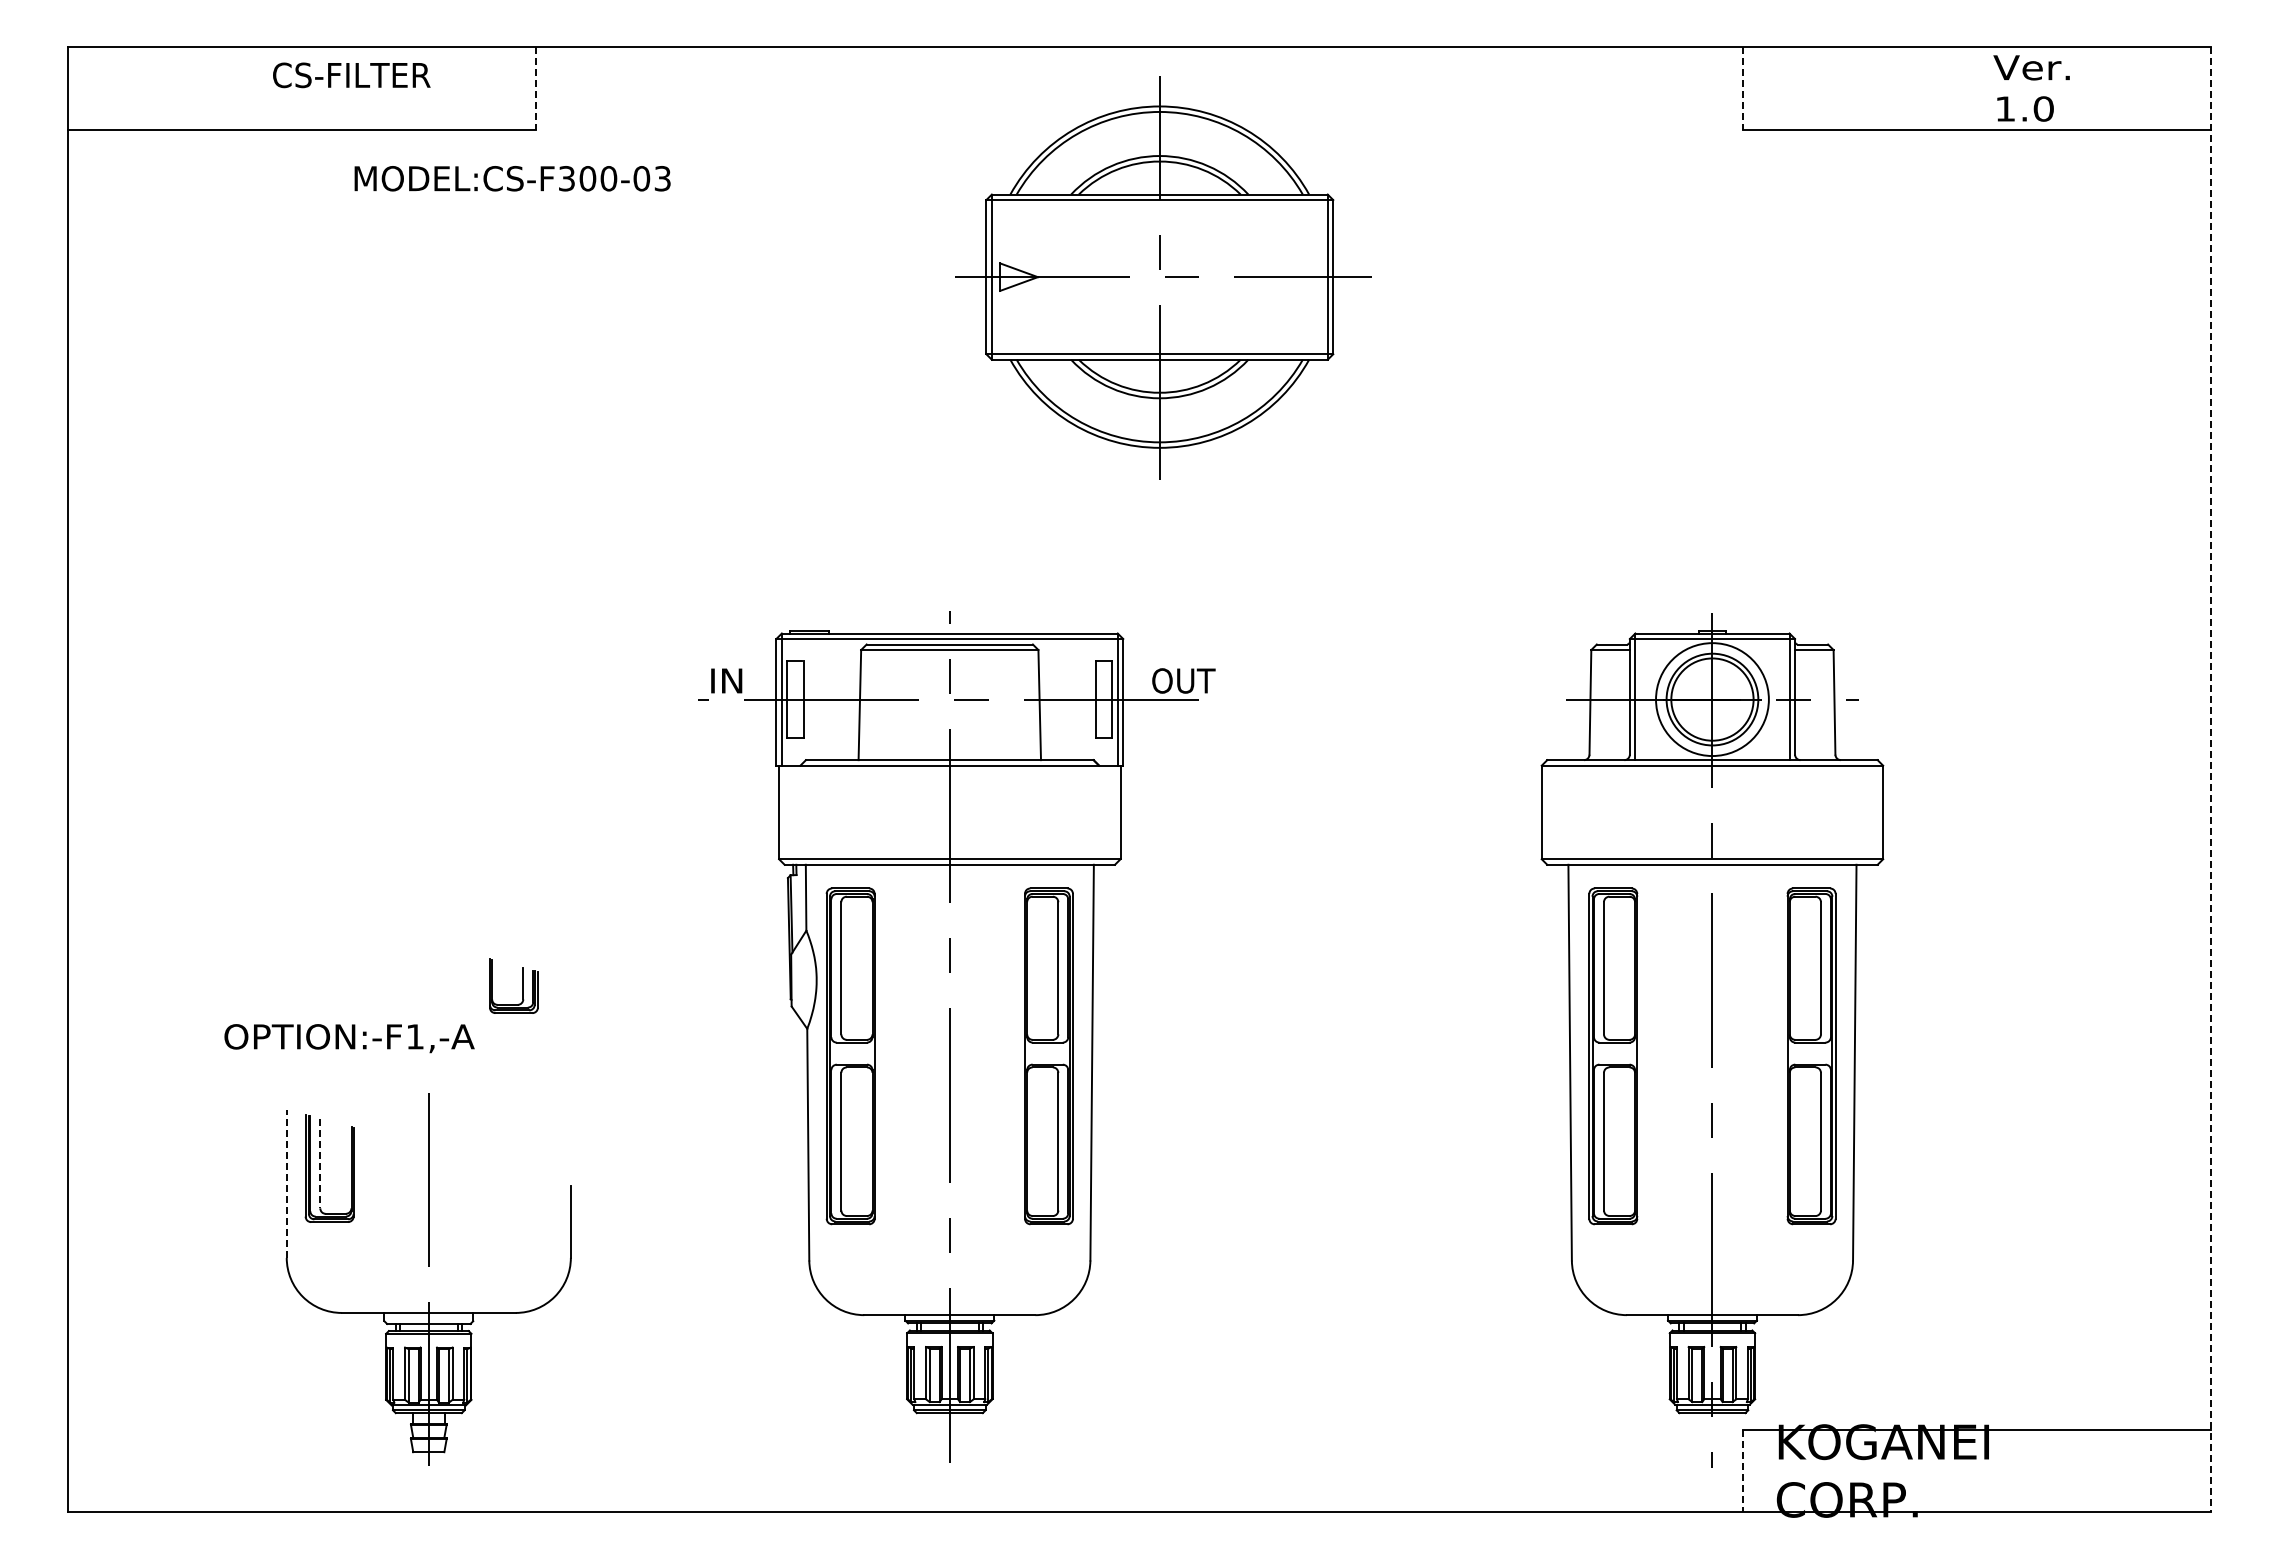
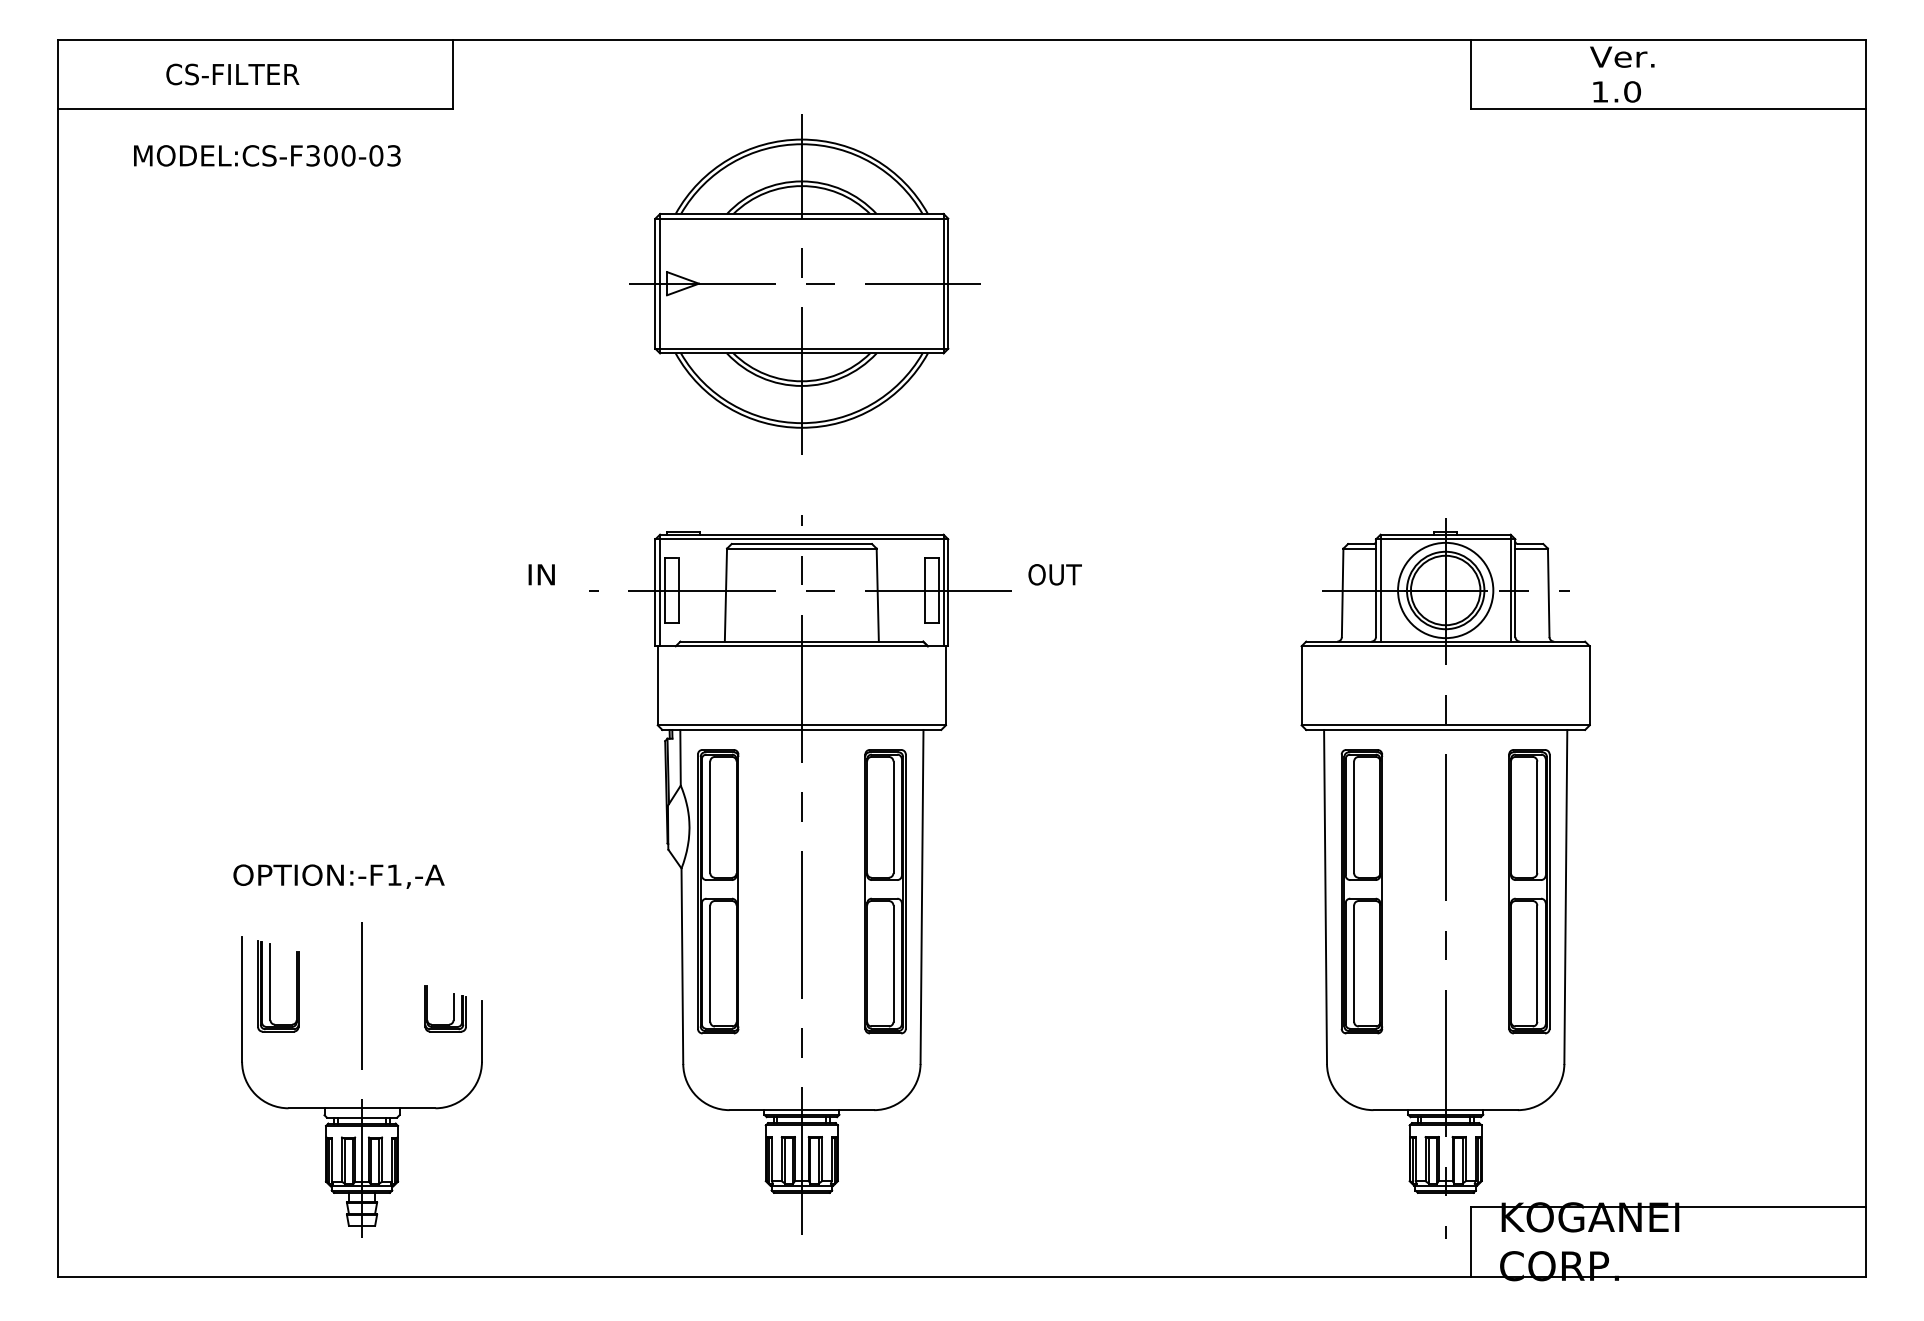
text: (351, 75) -> (232, 74), moved
line: (536, 88) -> (452, 74), dashed -> solid
line: (1742, 88) -> (1471, 74), dashed -> solid
text: (2031, 88) -> (1622, 74), moved
text: (512, 178) -> (267, 155), moved
part: (1163, 277) -> (804, 283), moved
text: (726, 680) -> (541, 574), moved
text: (1183, 680) -> (1054, 574), moved
line: (2210, 779) -> (1866, 657), dashed -> solid
part: (522, 985) -> (452, 1008), moved
text: (349, 1038) -> (338, 876), moved
line: (320, 1163) -> (270, 982), dashed -> solid
line: (286, 1183) -> (241, 999), dashed -> solid
line: (1742, 1471) -> (1471, 1242), dashed -> solid

